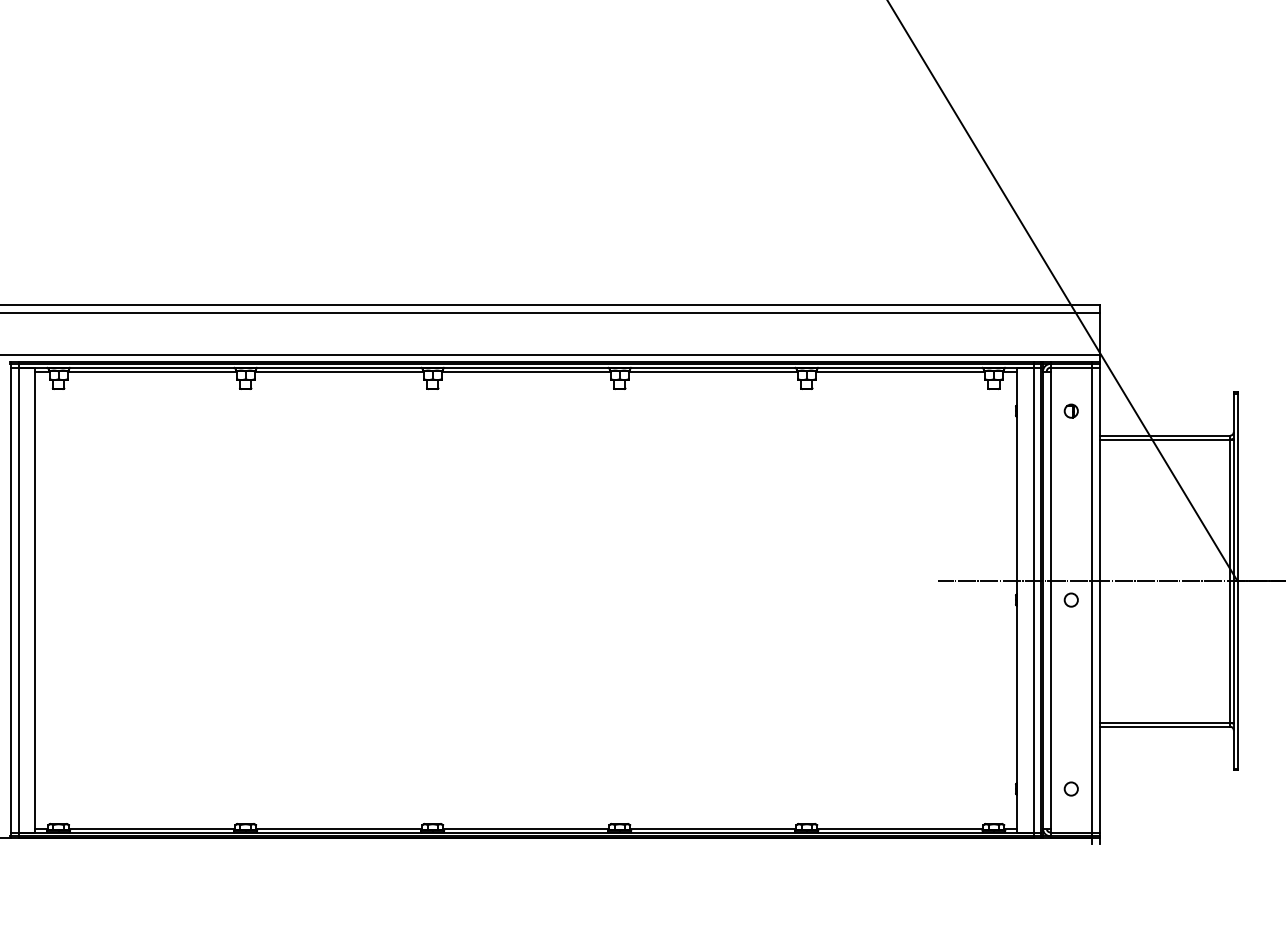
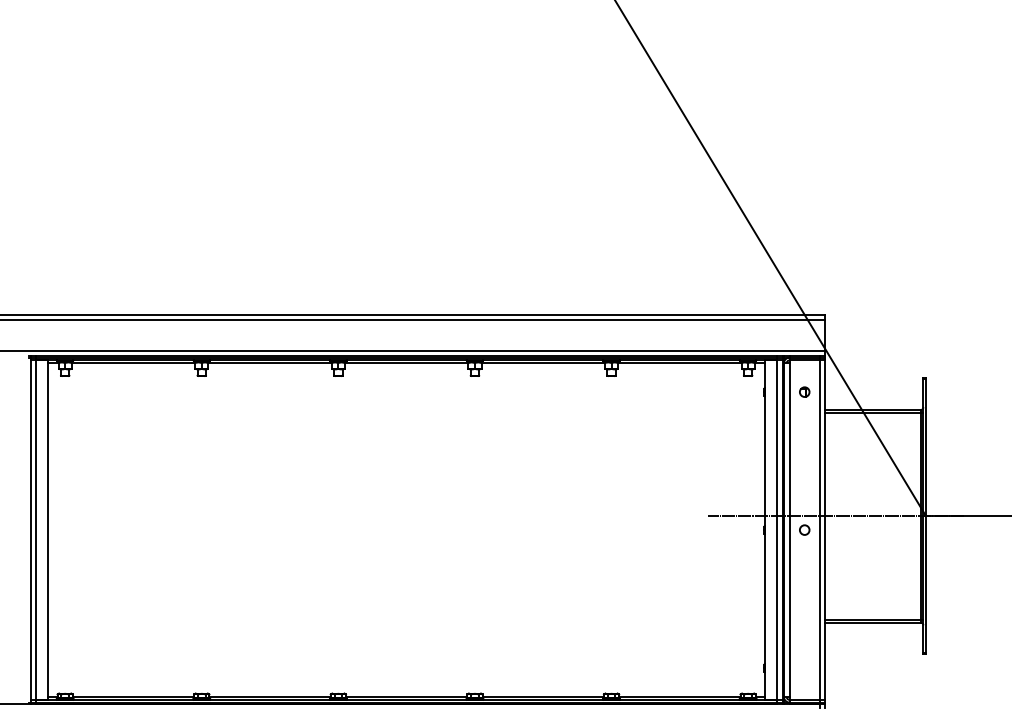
circle: (1071, 788) -> (804, 667), removed

